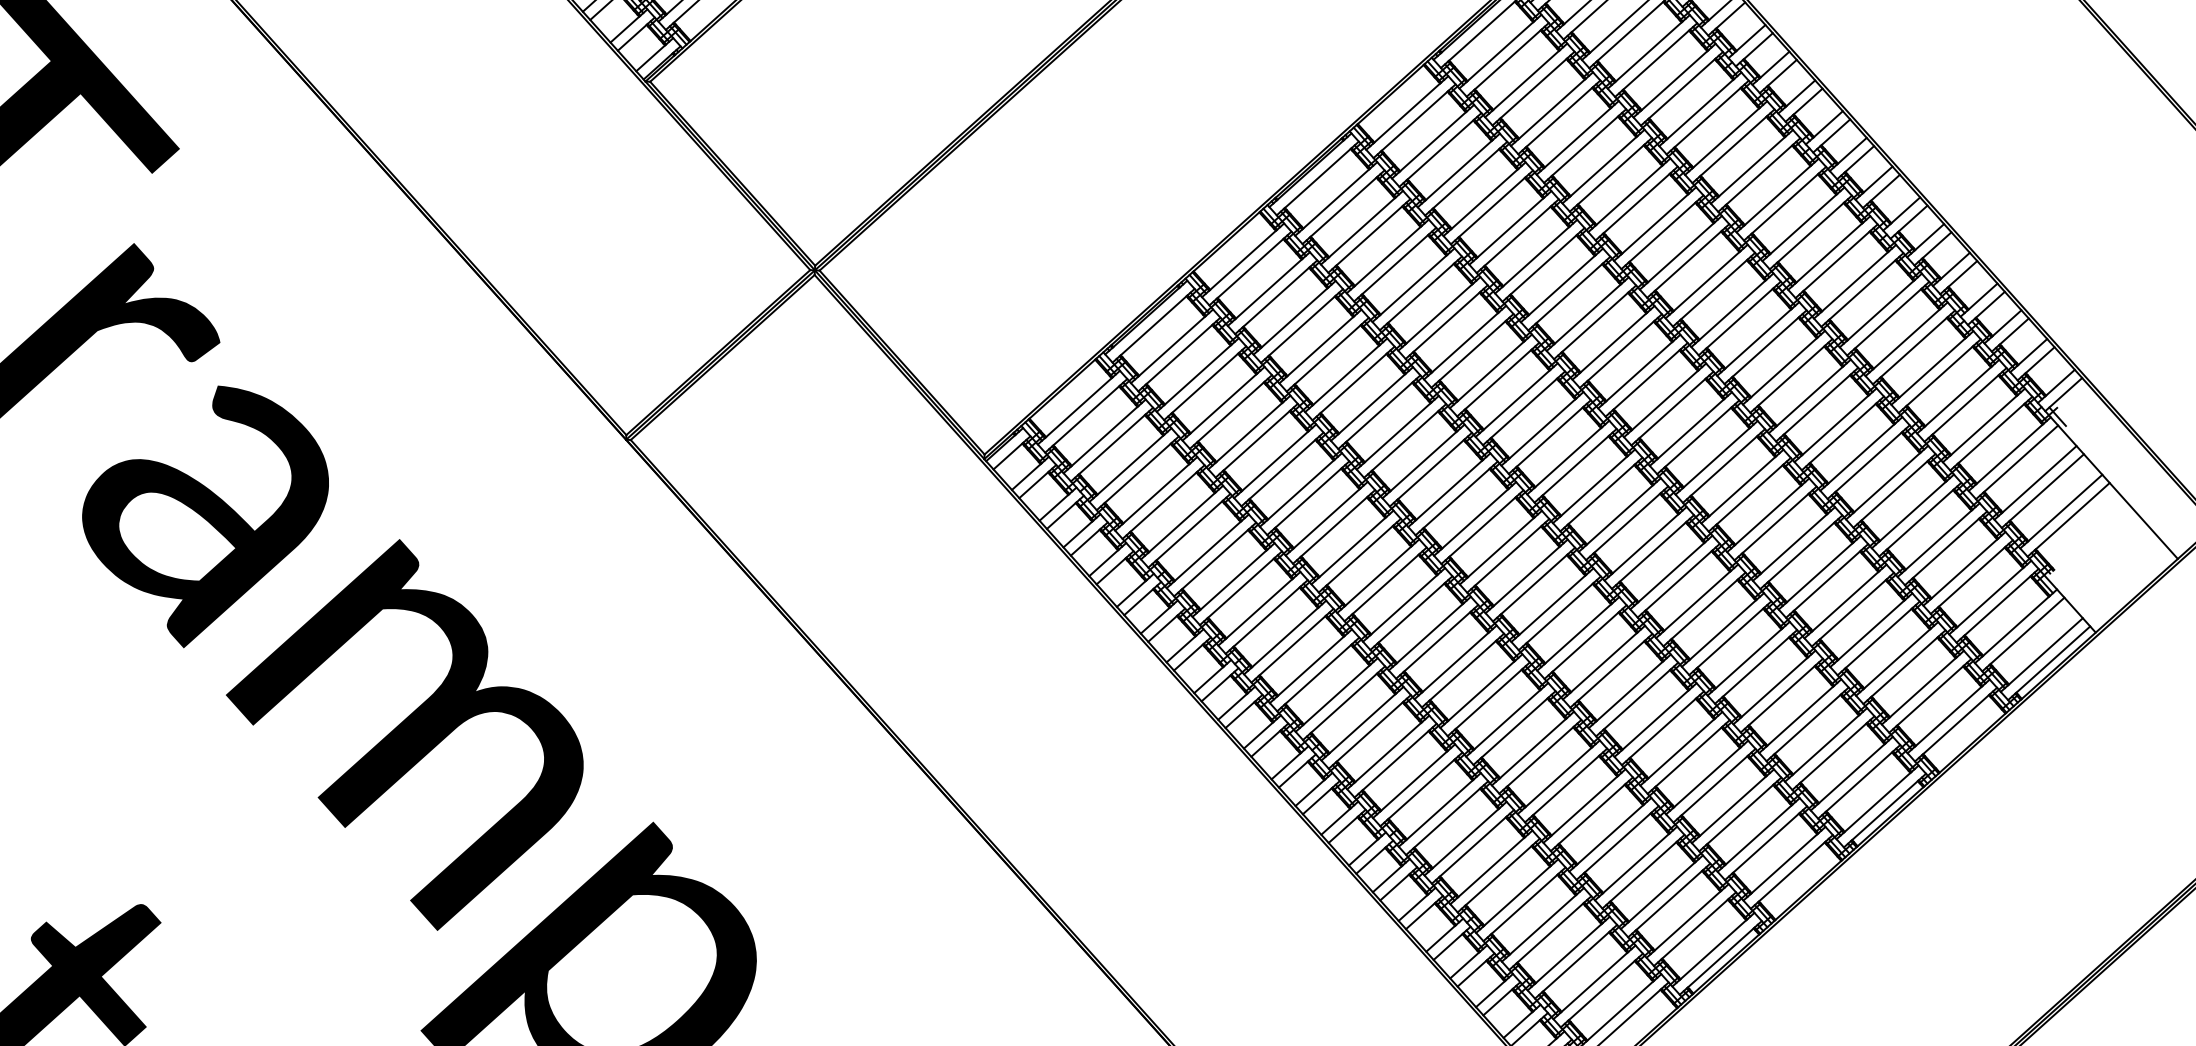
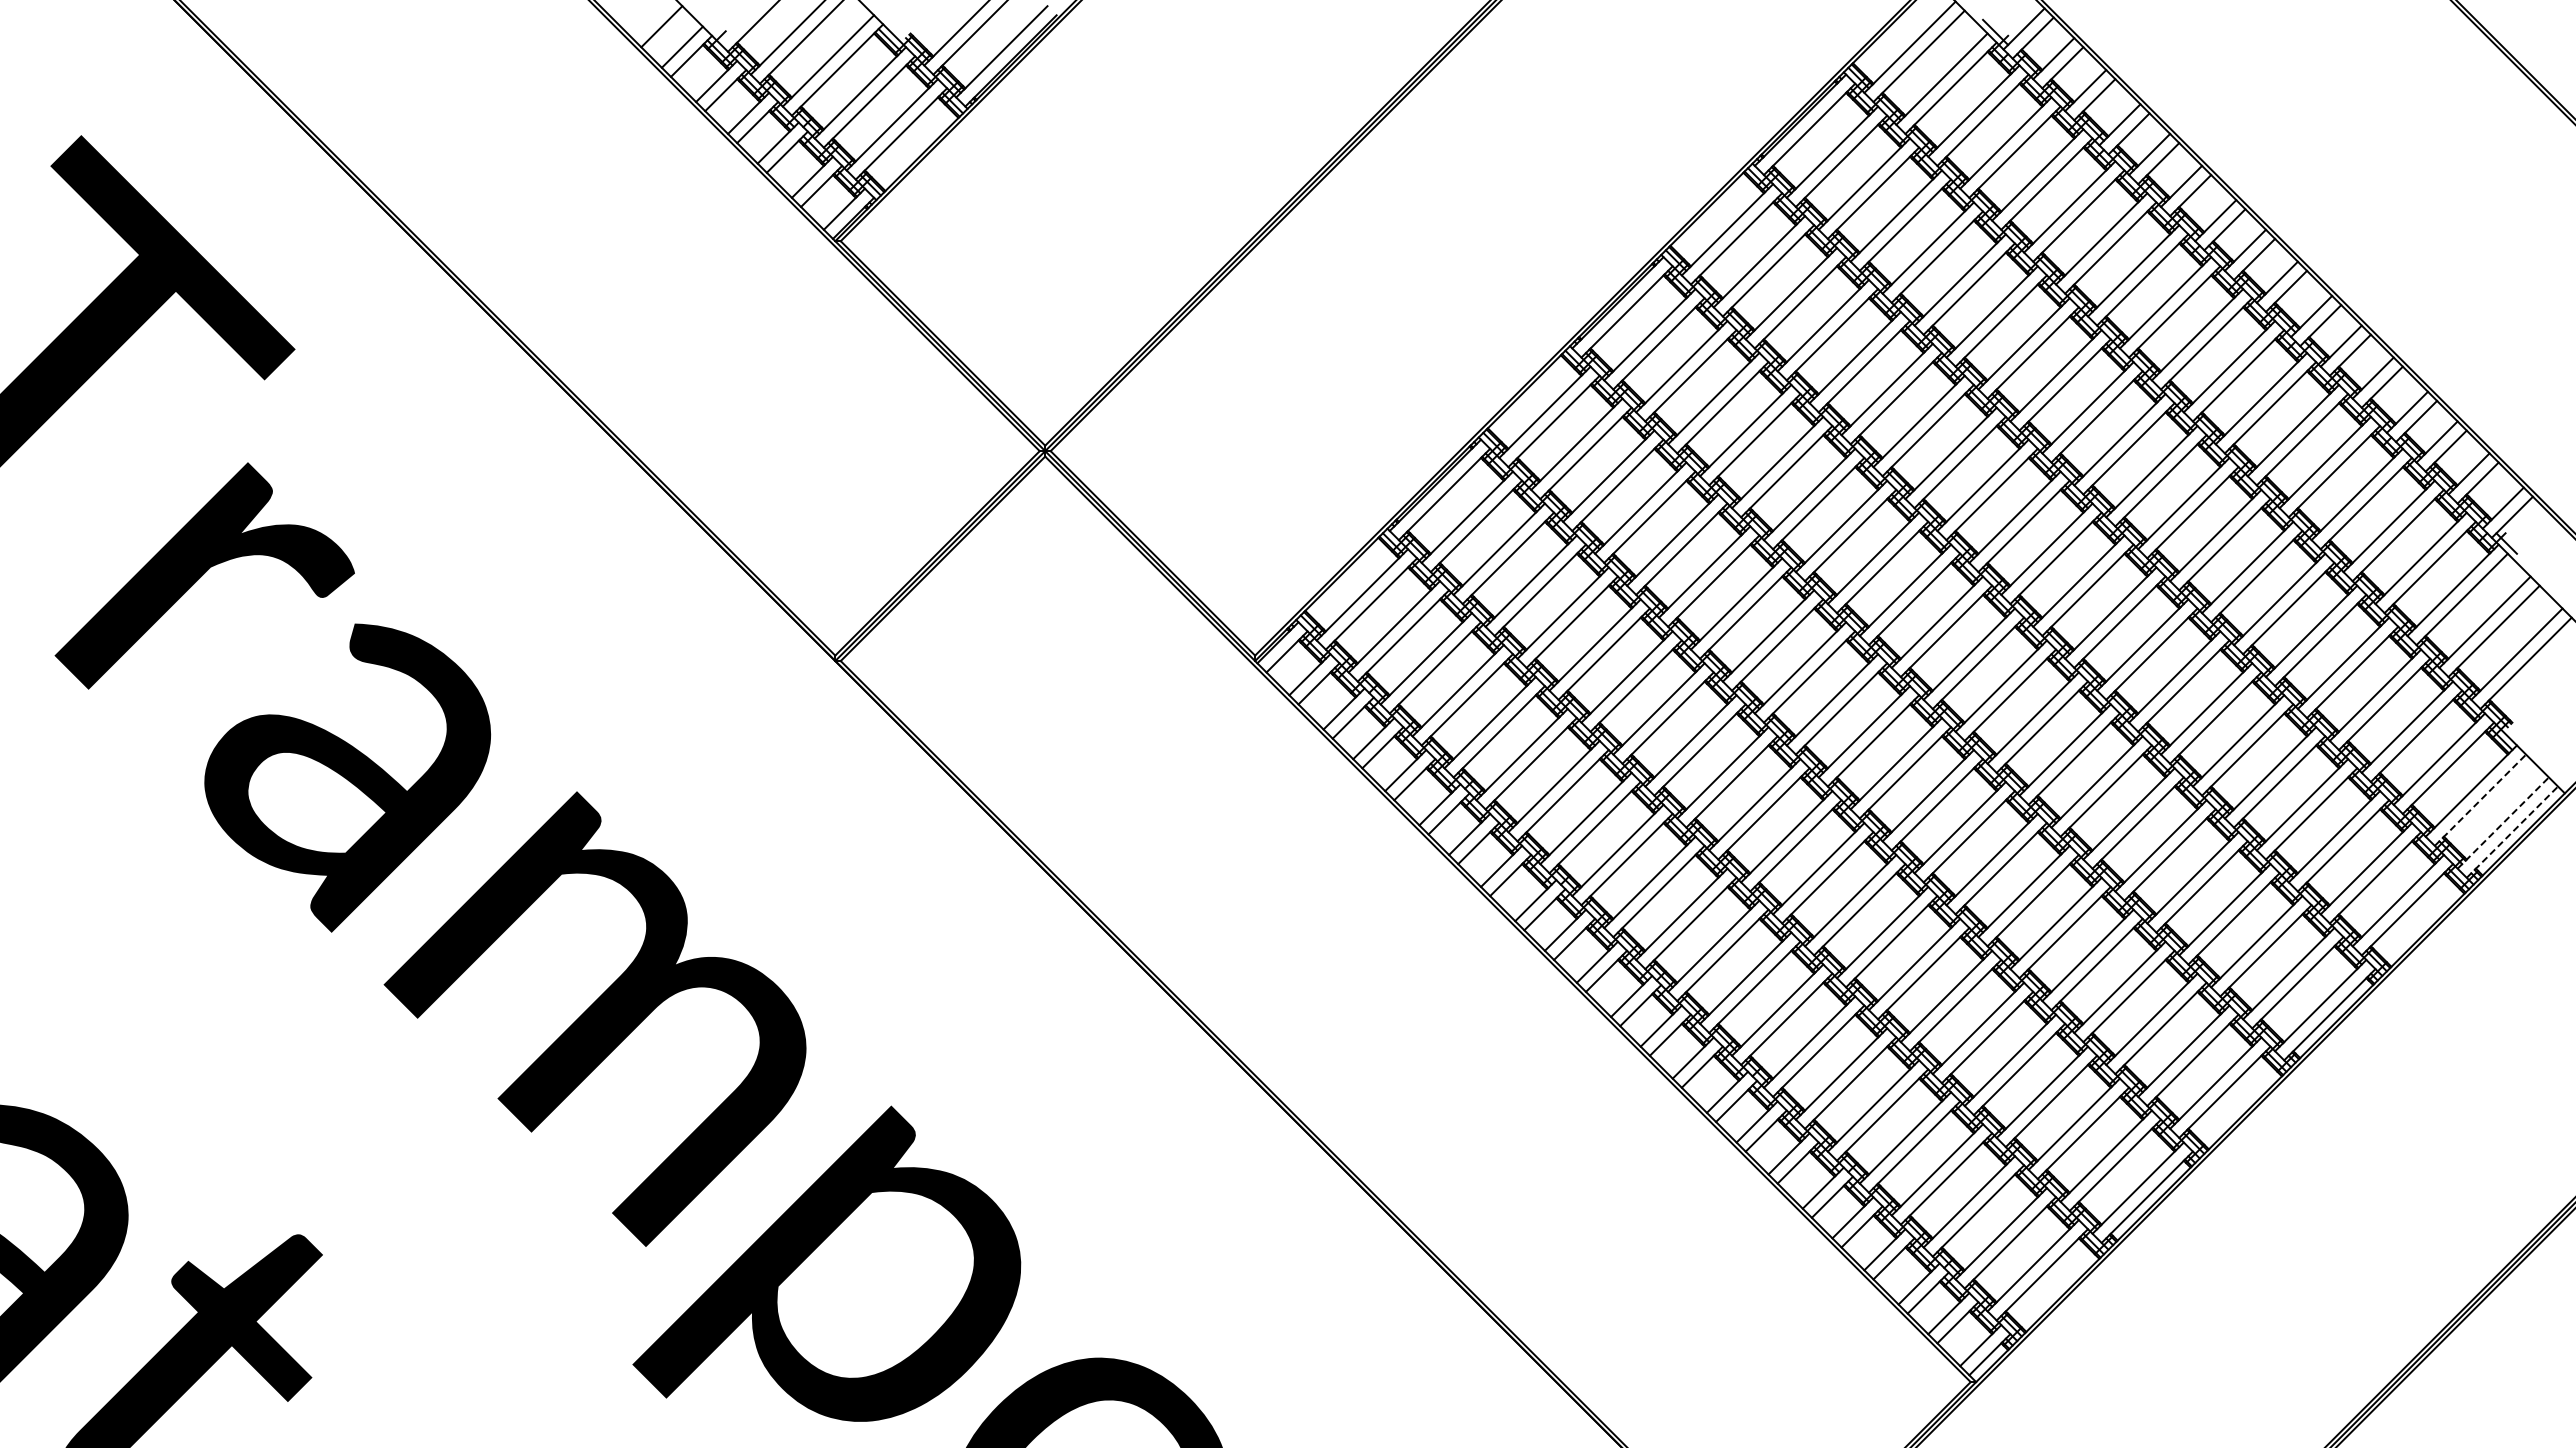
line: (2023, 634) -> (2480, 800), solid -> dashed
line: (2041, 655) -> (2503, 823), solid -> dashed
line: (2049, 663) -> (2512, 832), solid -> dashed

